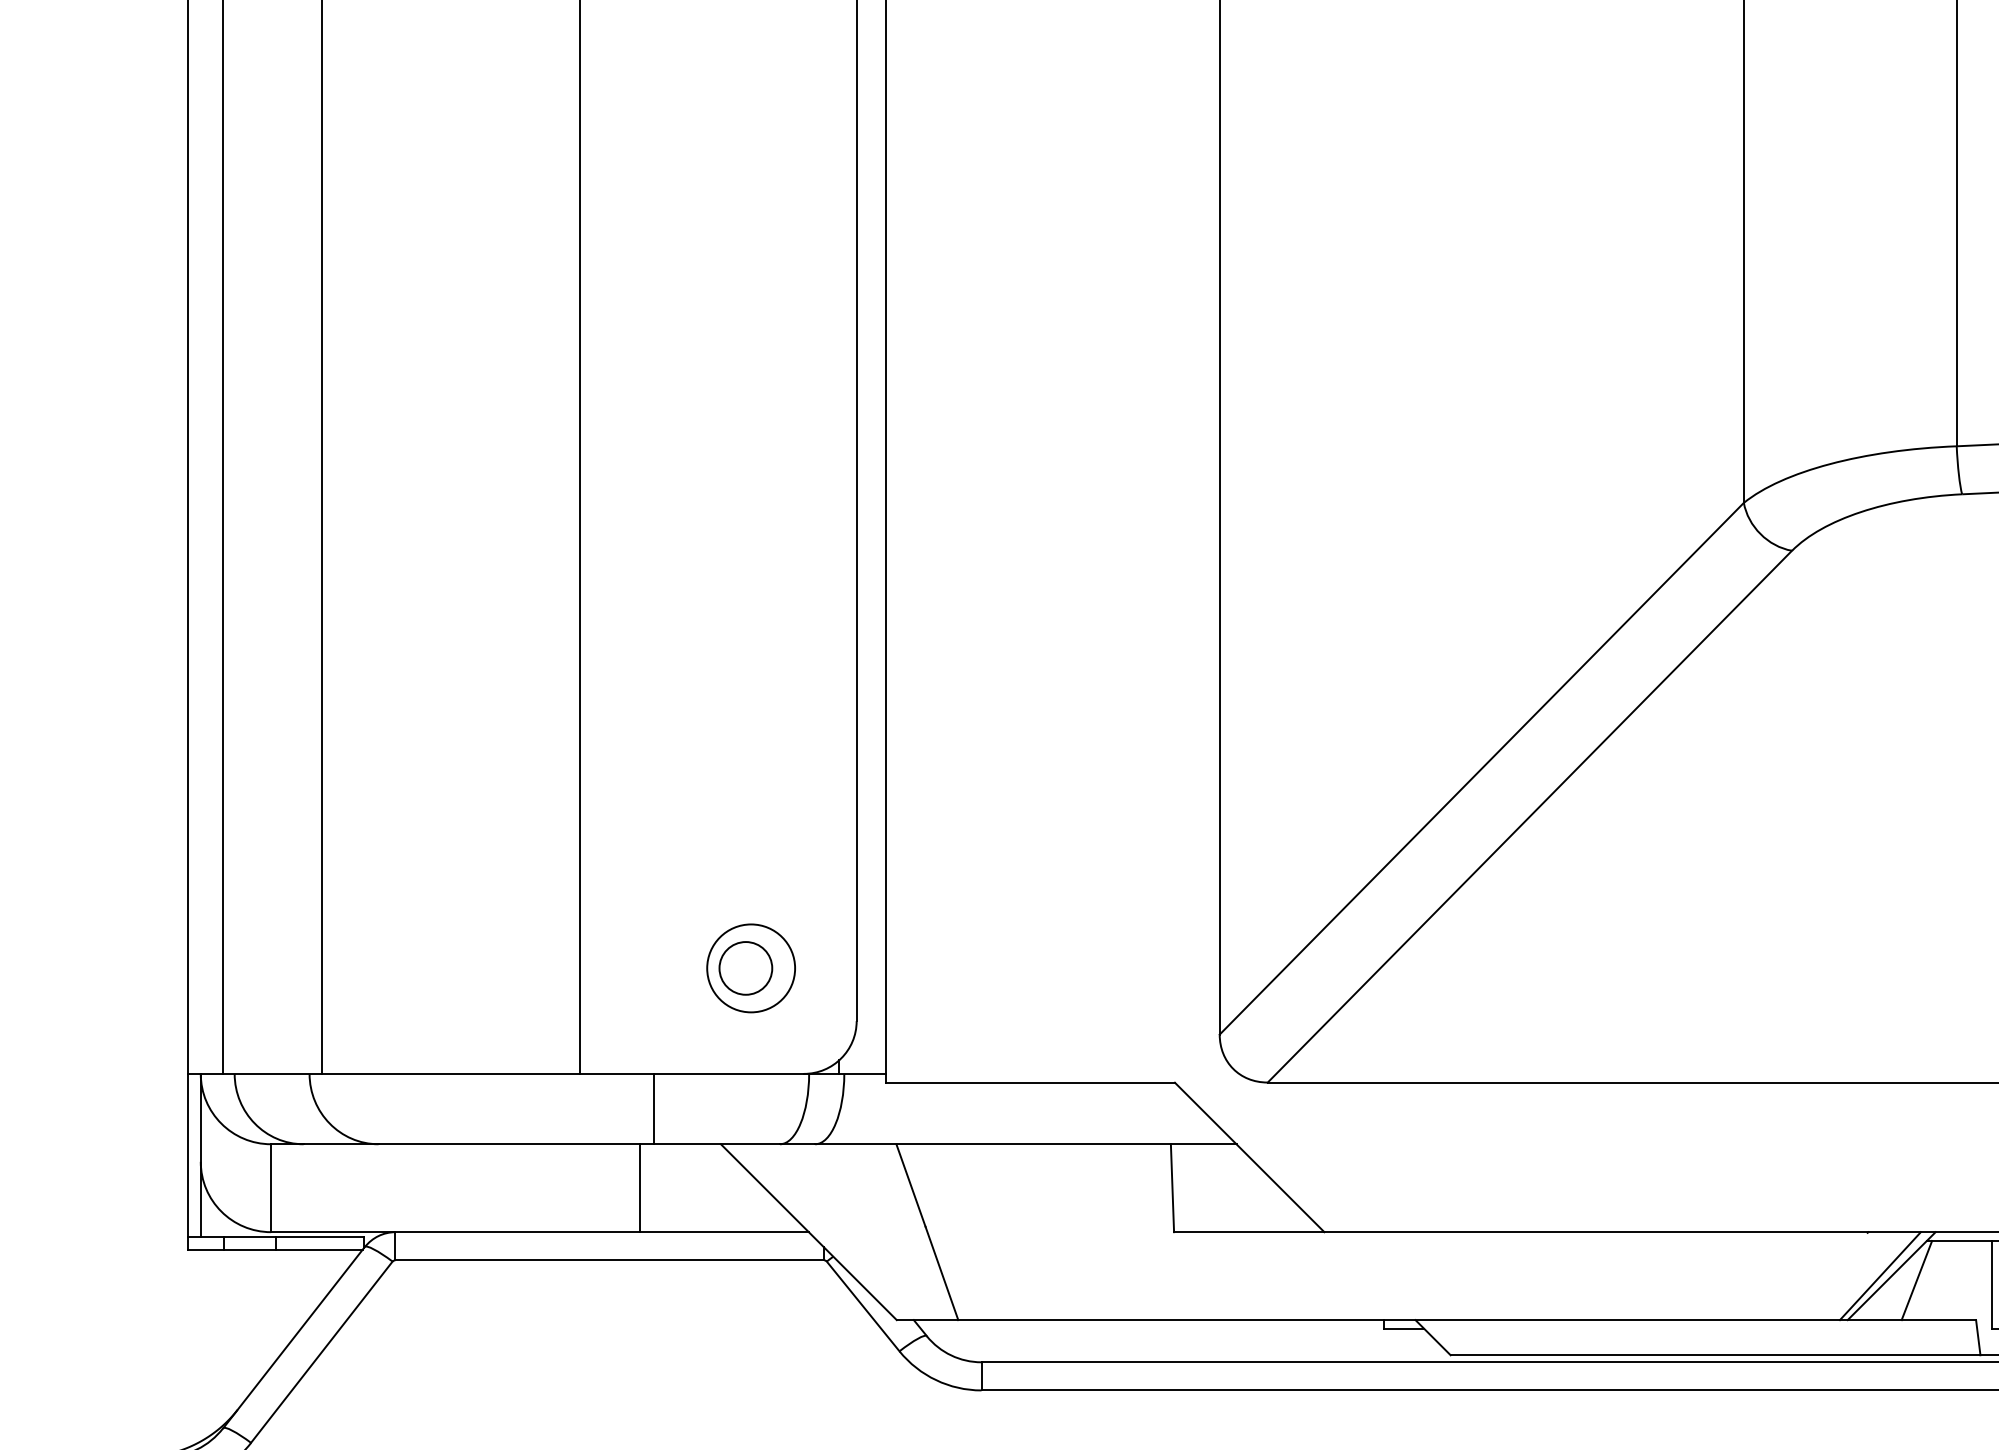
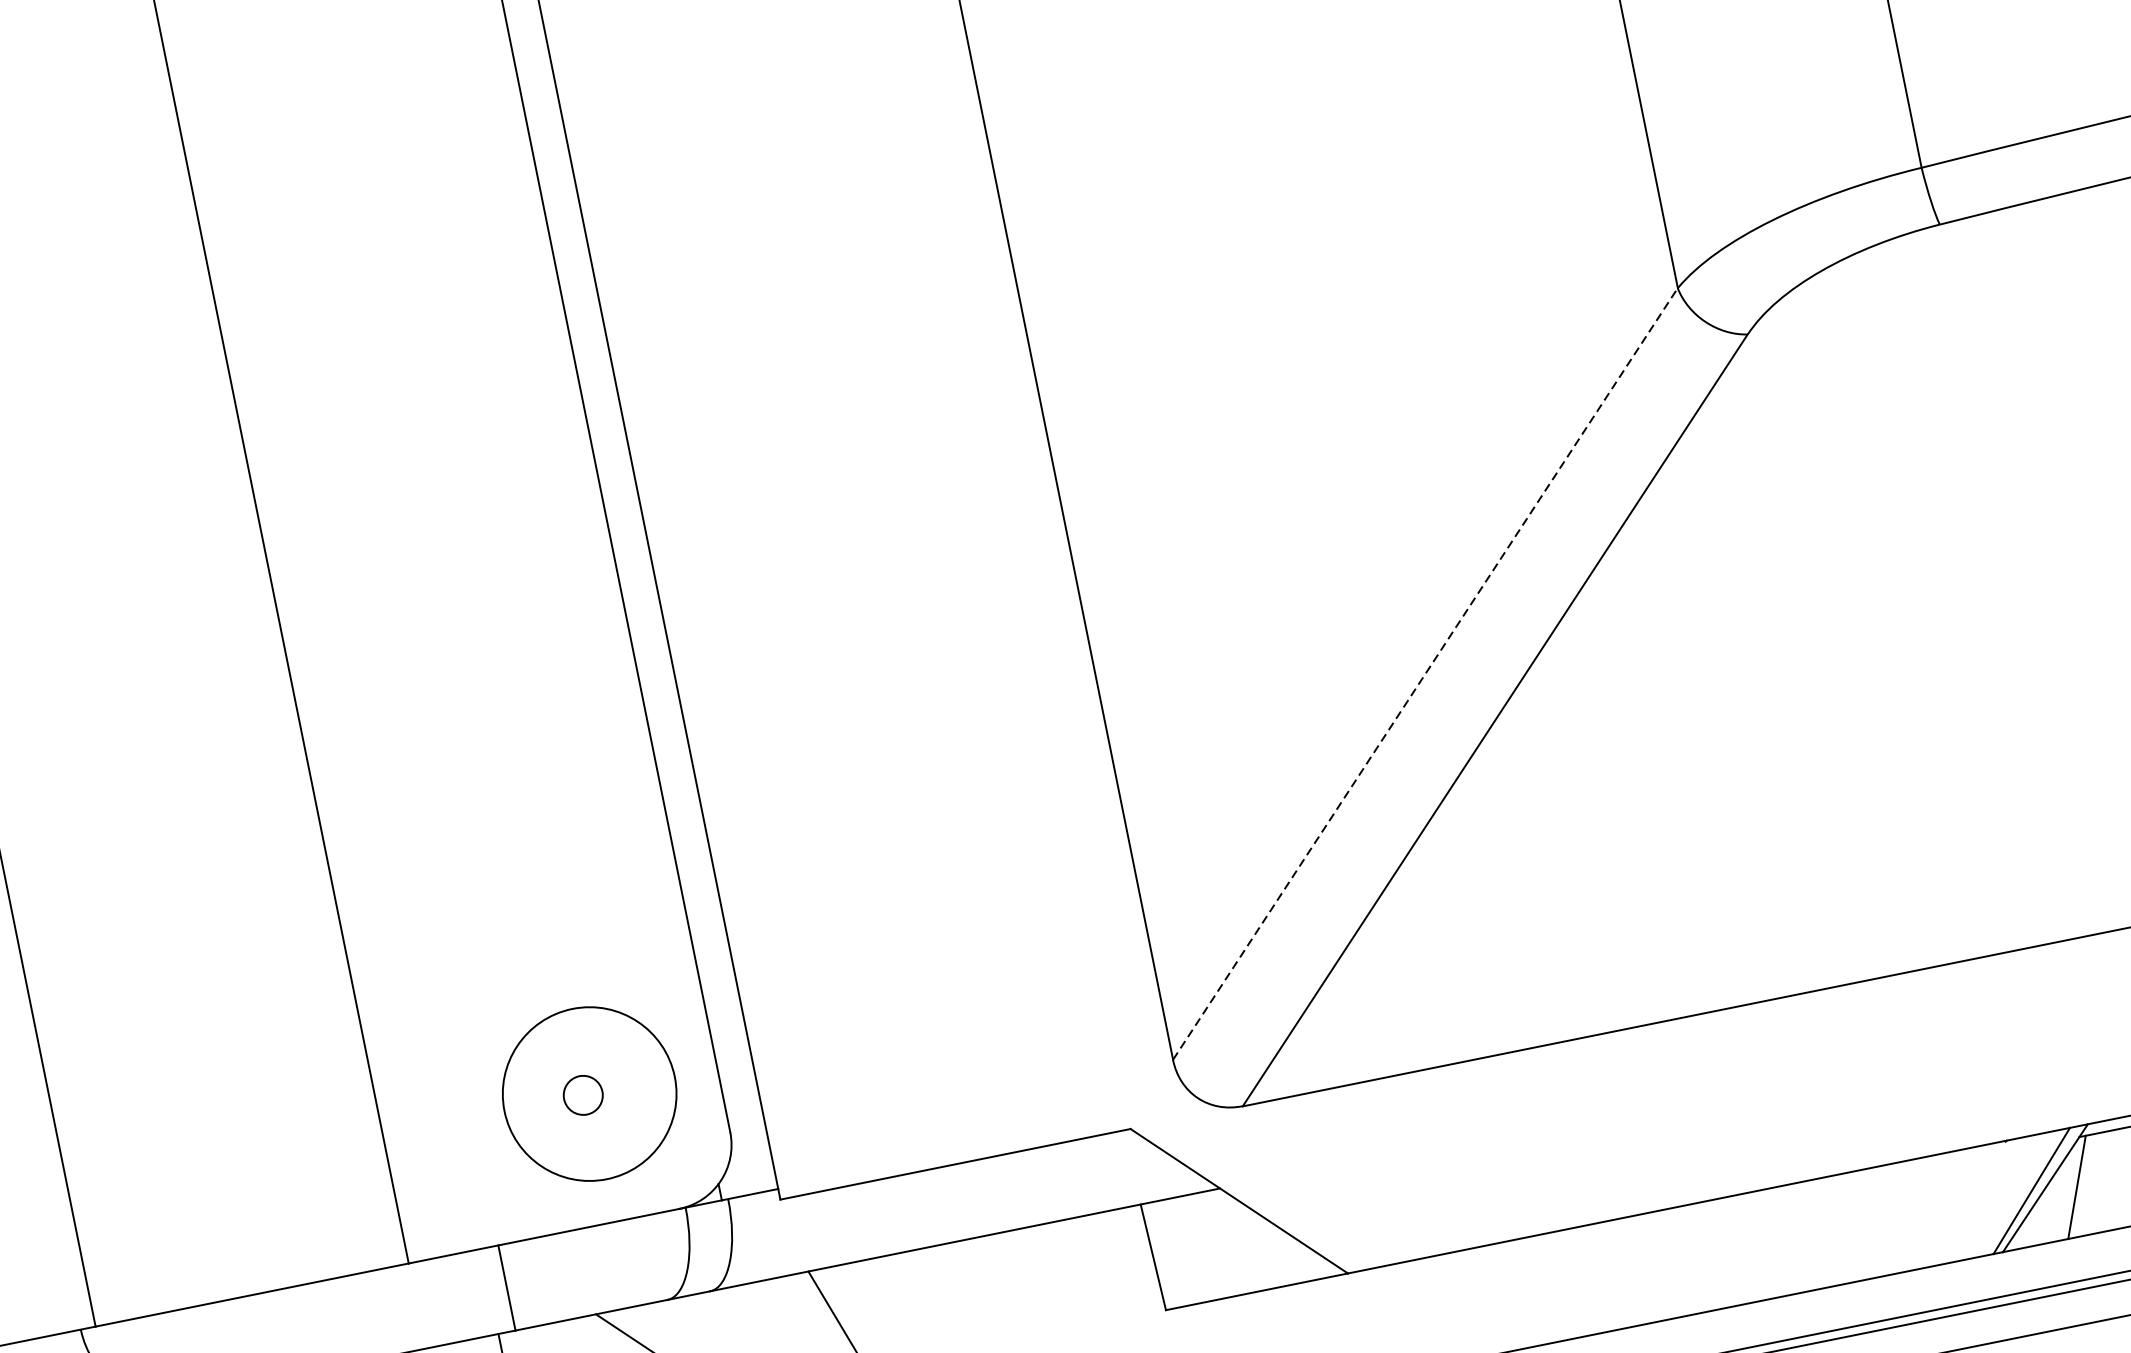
line: (1482, 768) -> (1426, 673), solid -> dashed
circle: (745, 968) -> (582, 1095), size x0.6
circle: (751, 968) -> (590, 1094), size x1.6

